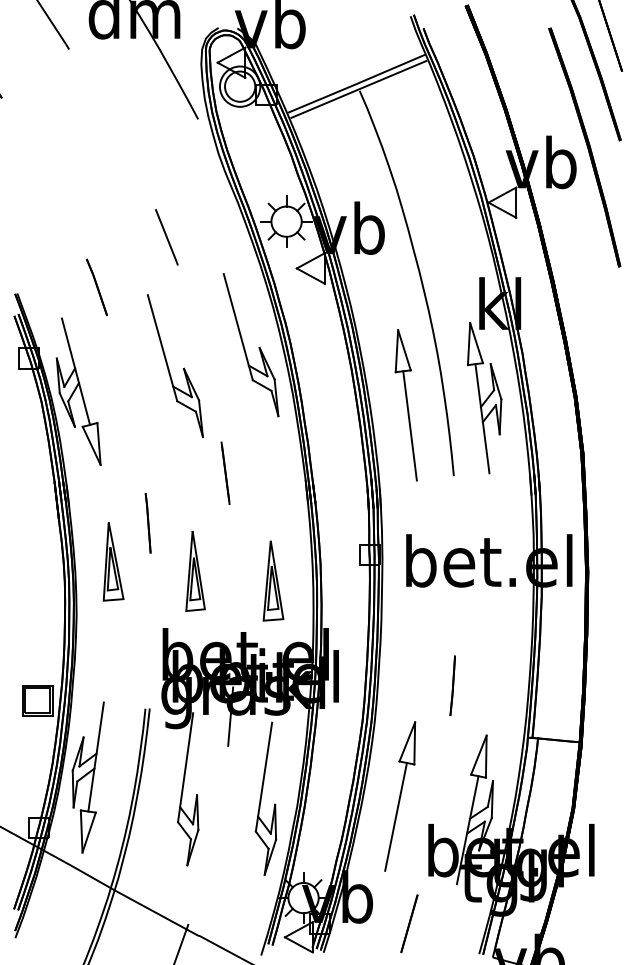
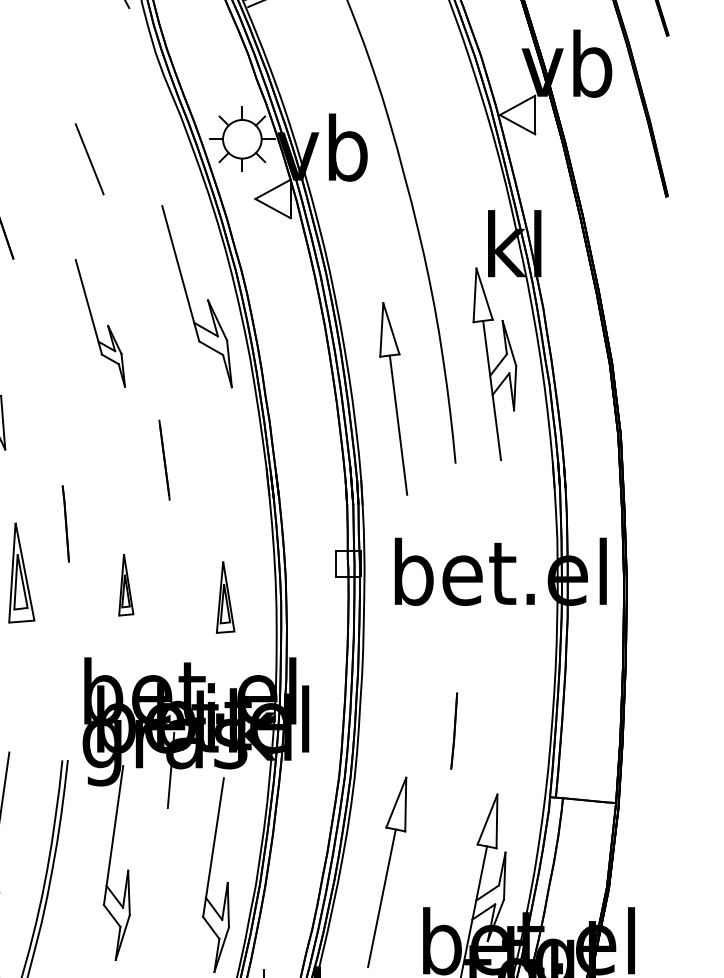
part: (174, 365) -> (99, 322), size x0.7
part: (405, 405) -> (392, 399), moved
part: (195, 571) -> (126, 585), size x0.6
part: (273, 580) -> (225, 596), size x0.7

